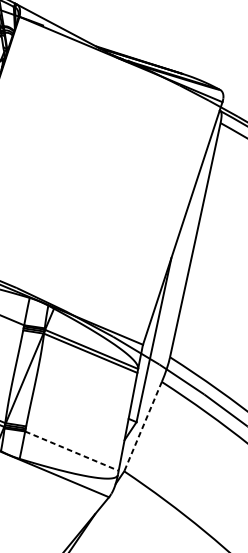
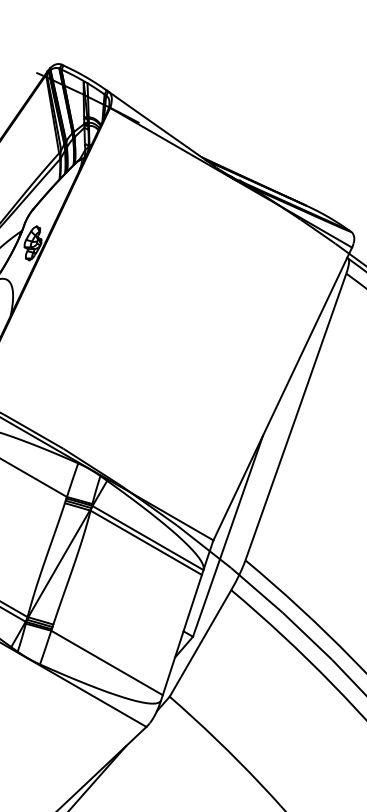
line: (143, 426) -> (200, 643), dashed -> solid
line: (72, 451) -> (107, 663), dashed -> solid

